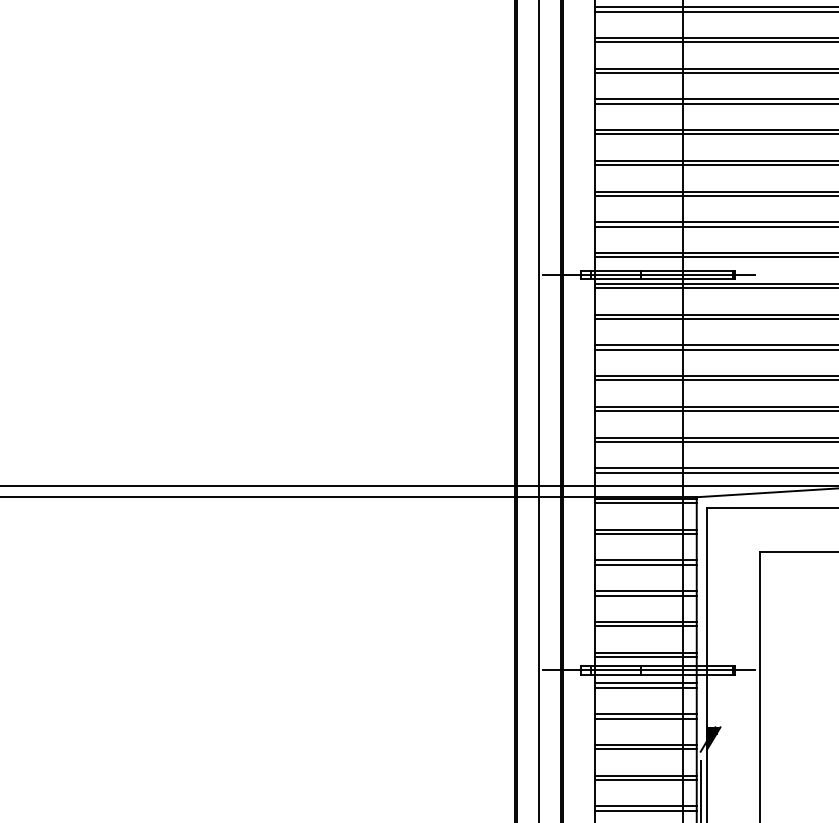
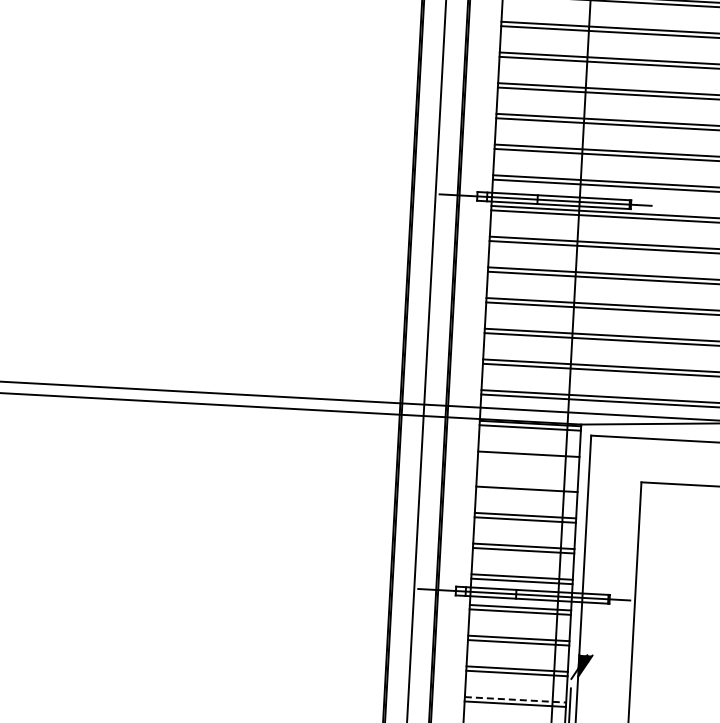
line: (645, 534) -> (528, 459), removed
line: (645, 560) -> (526, 484), removed
line: (646, 775) -> (516, 699), solid -> dashed

